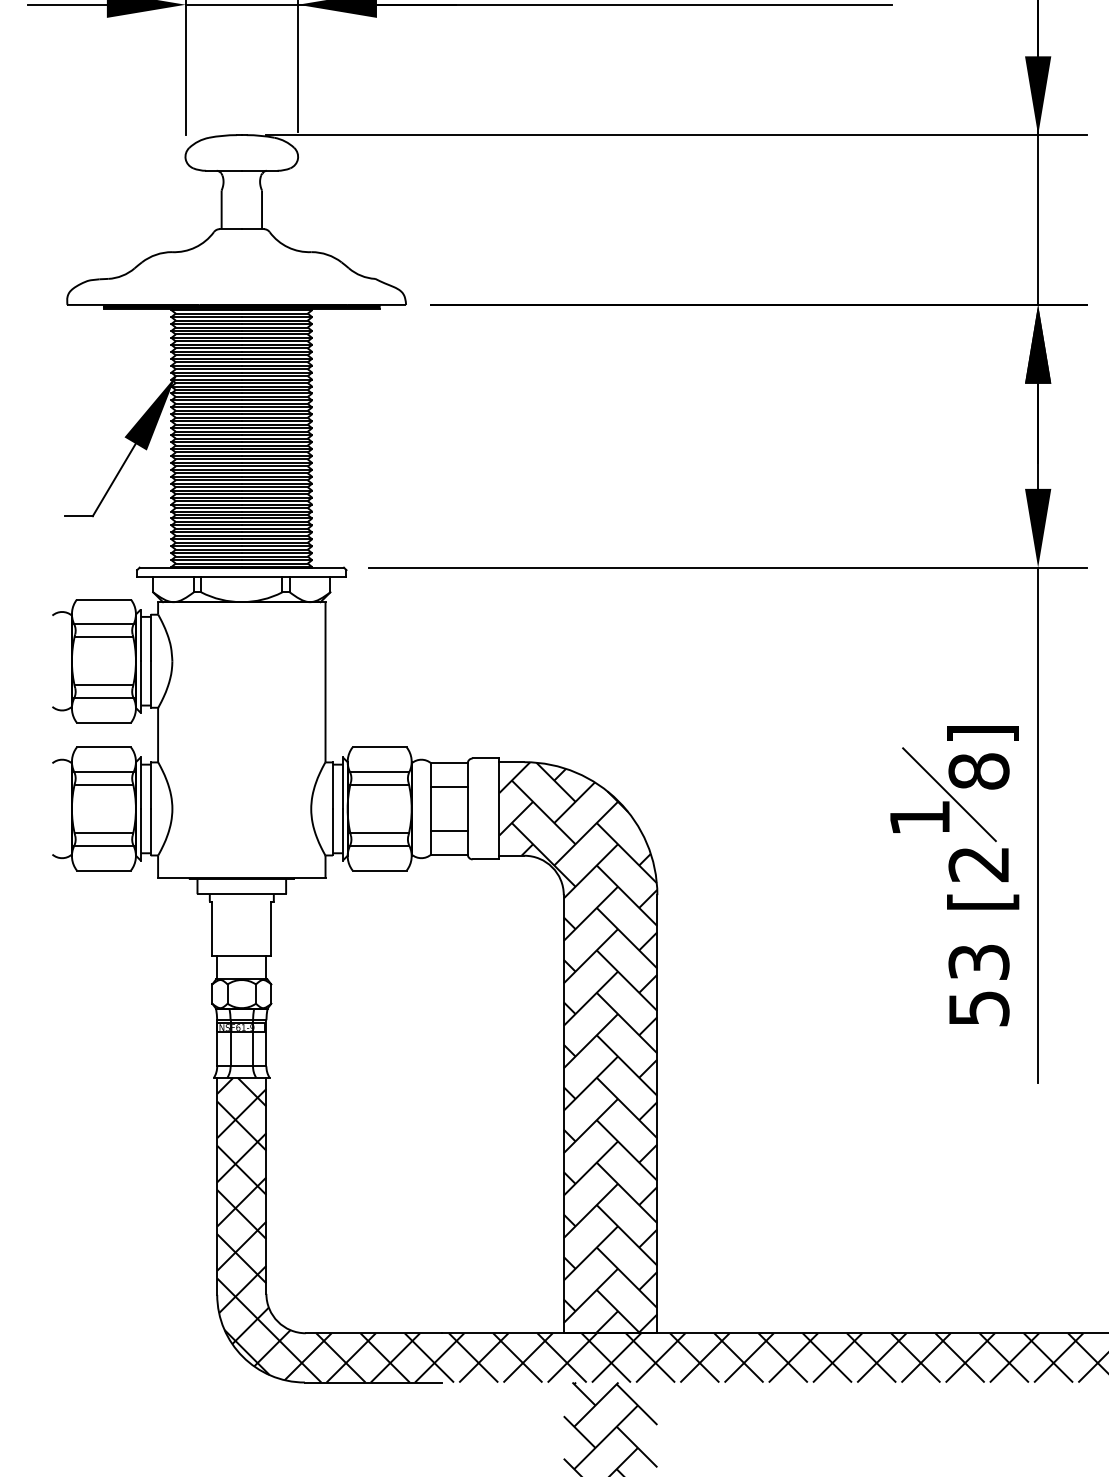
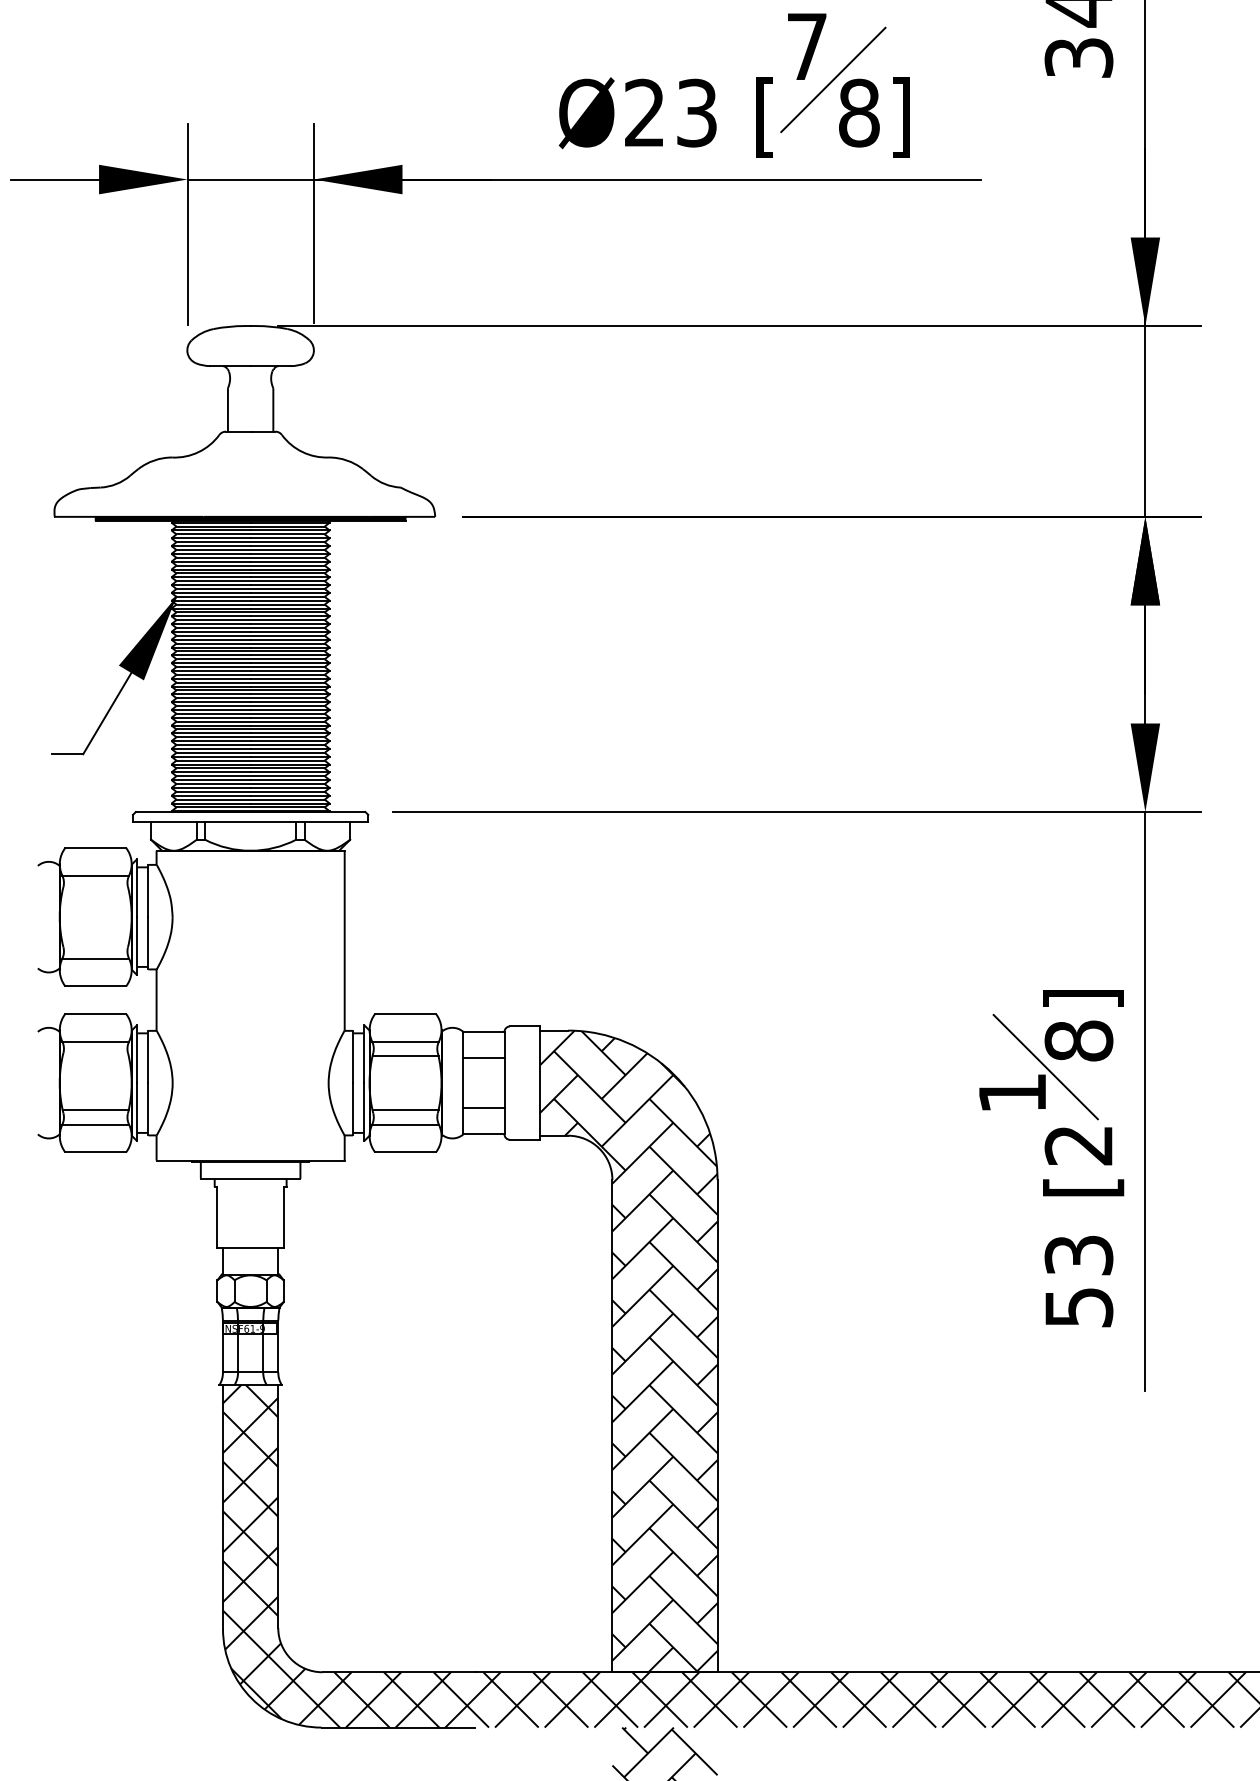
line: (103, 637) -> (95, 890), removed
line: (103, 685) -> (95, 944), removed
line: (103, 785) -> (95, 1056), removed

